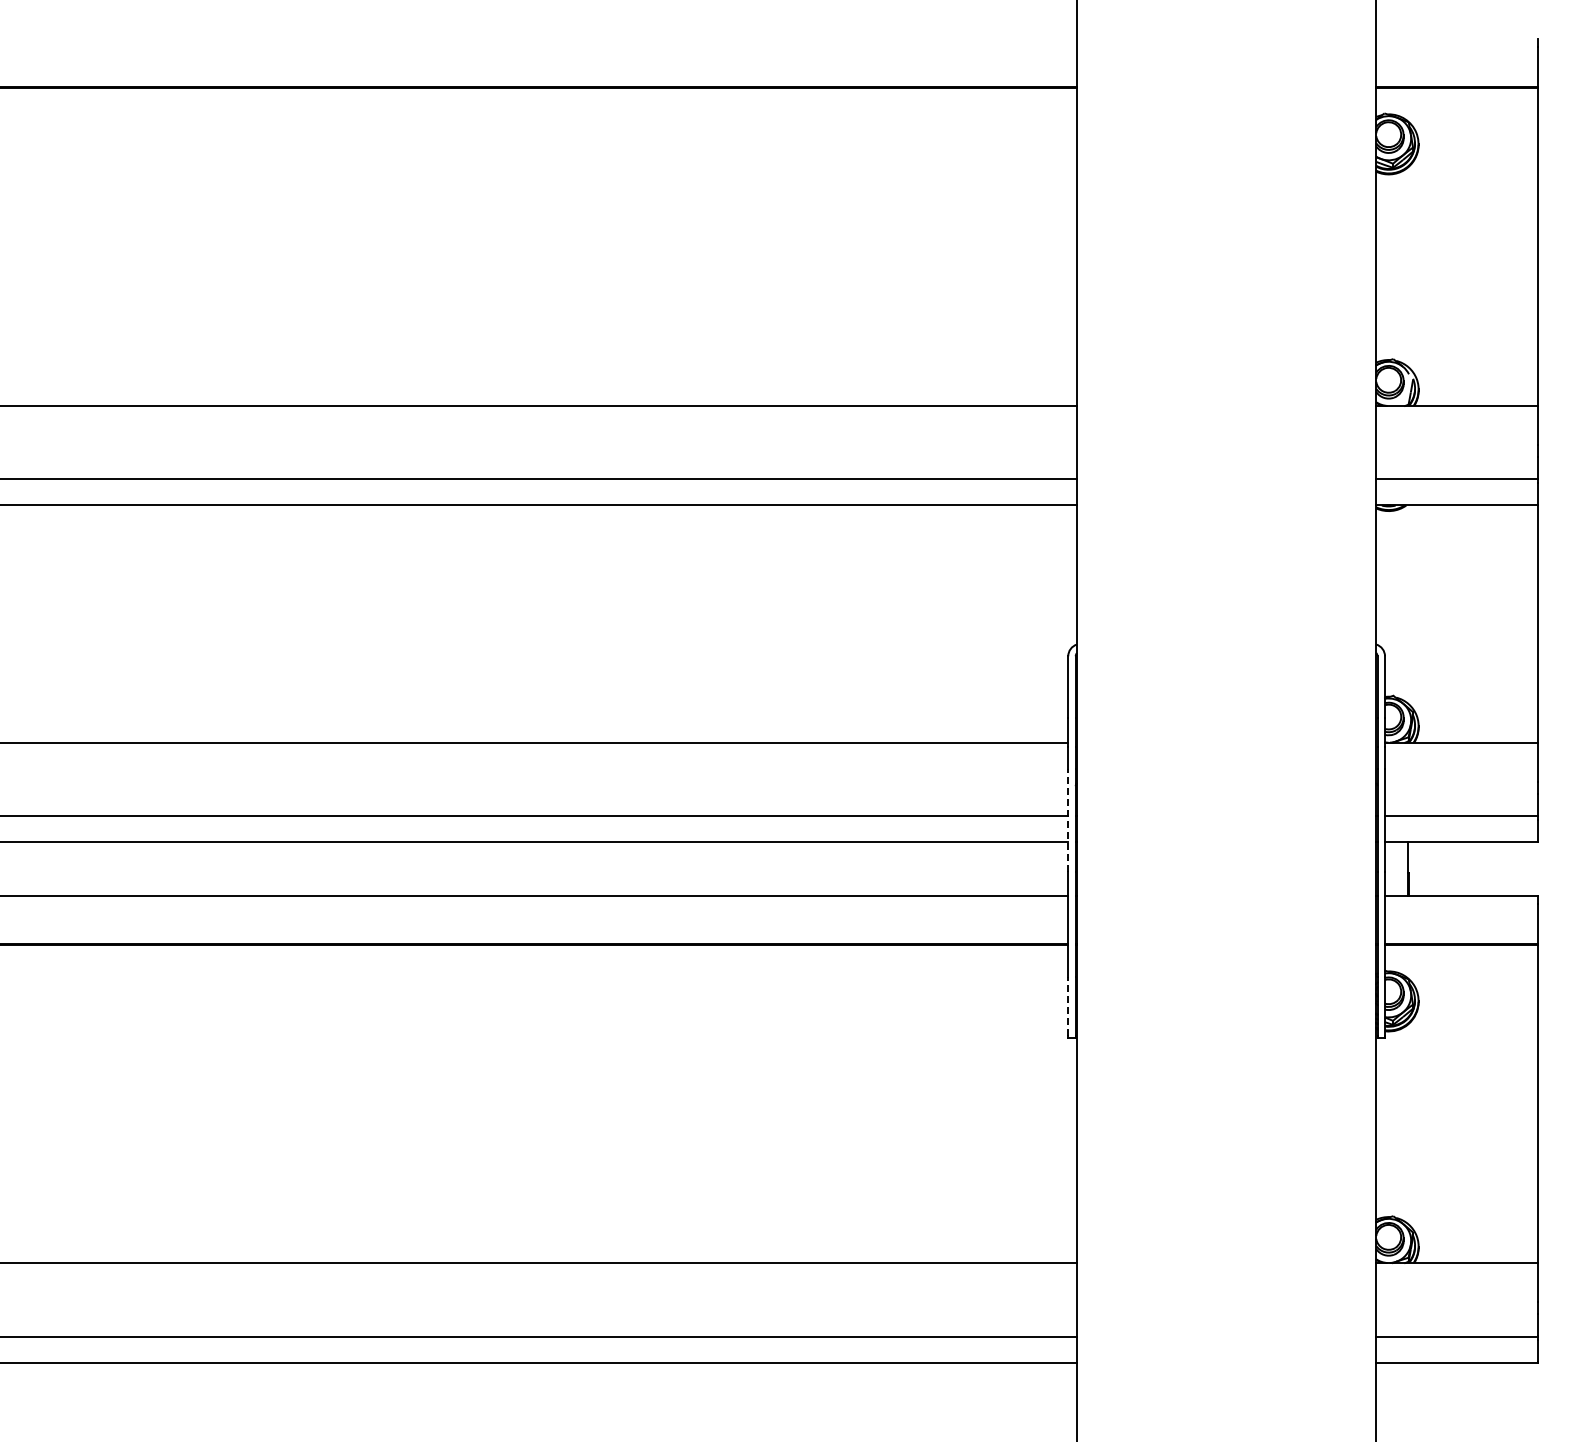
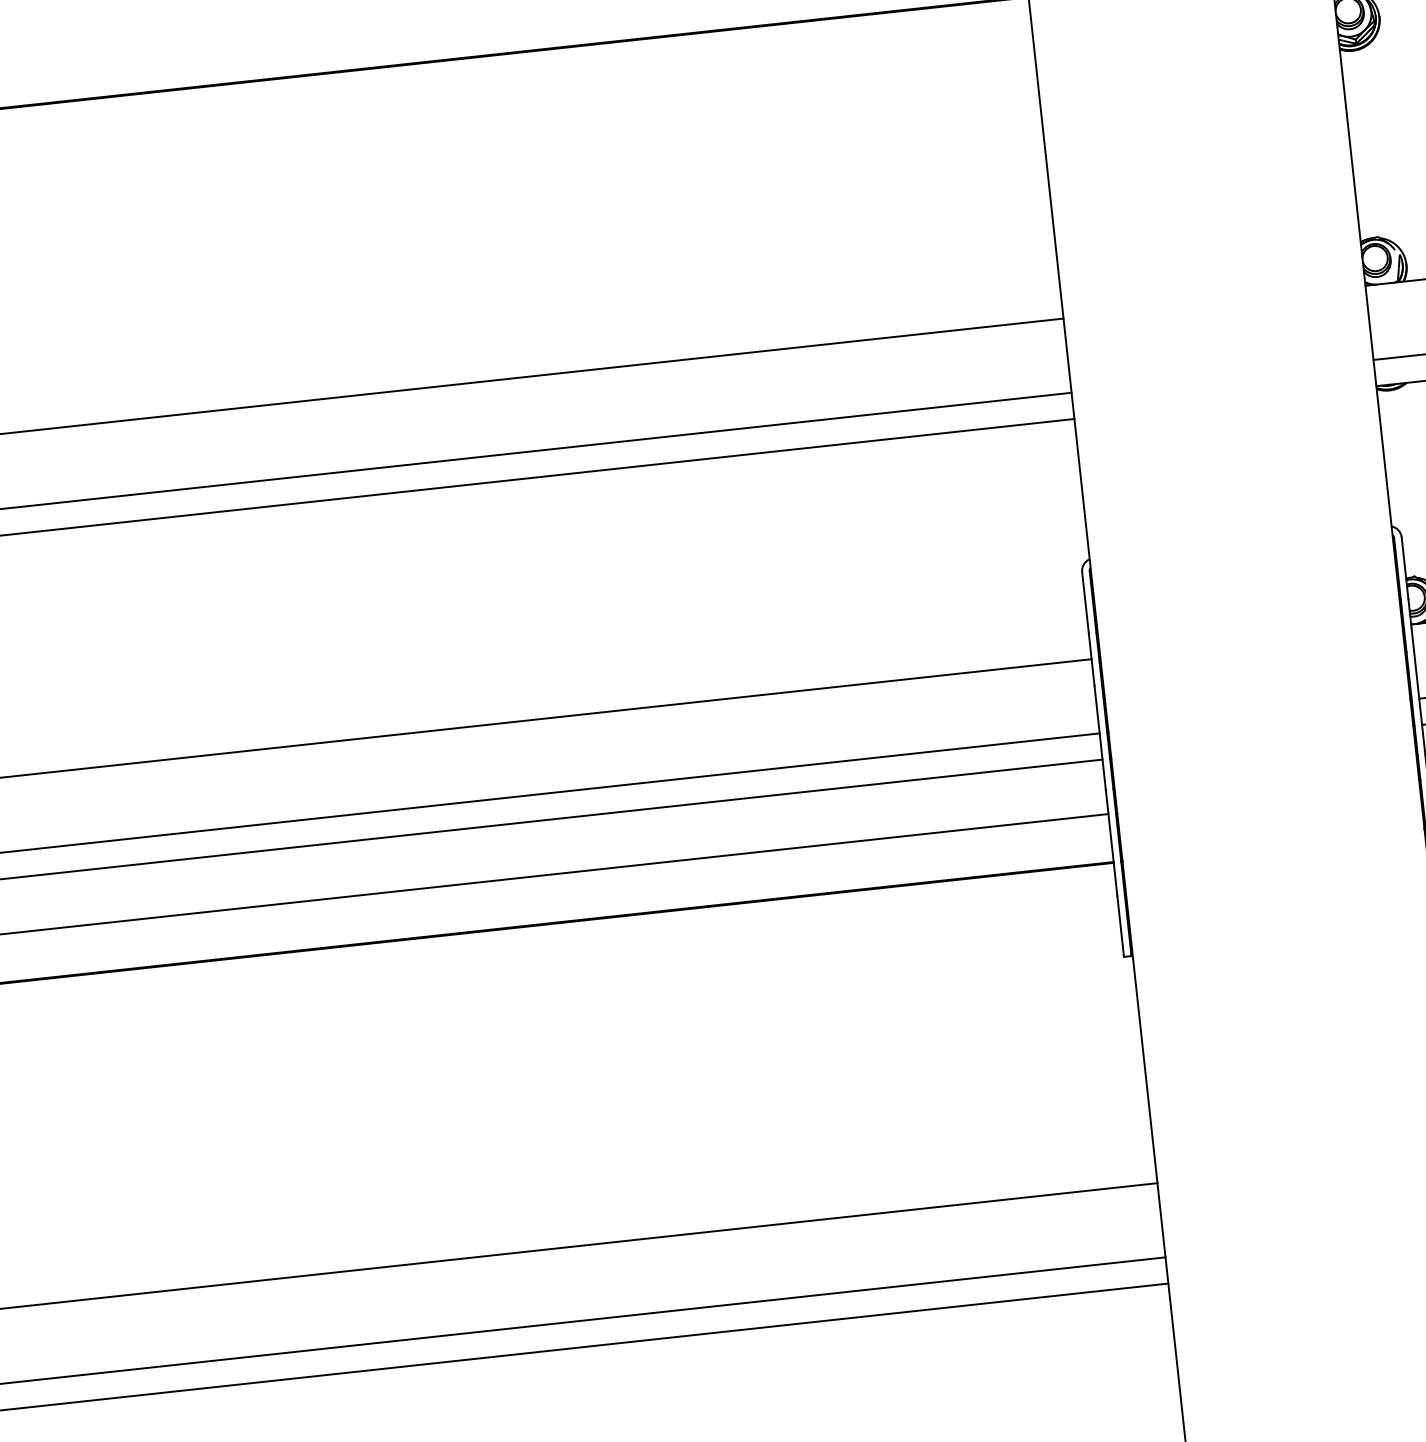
line: (1068, 820) -> (1100, 737), dashed -> solid
line: (1068, 1006) -> (1120, 925), dashed -> solid

